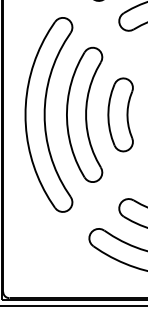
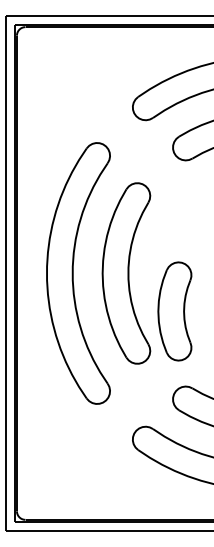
part: (120, 114) -> (174, 311), moved

